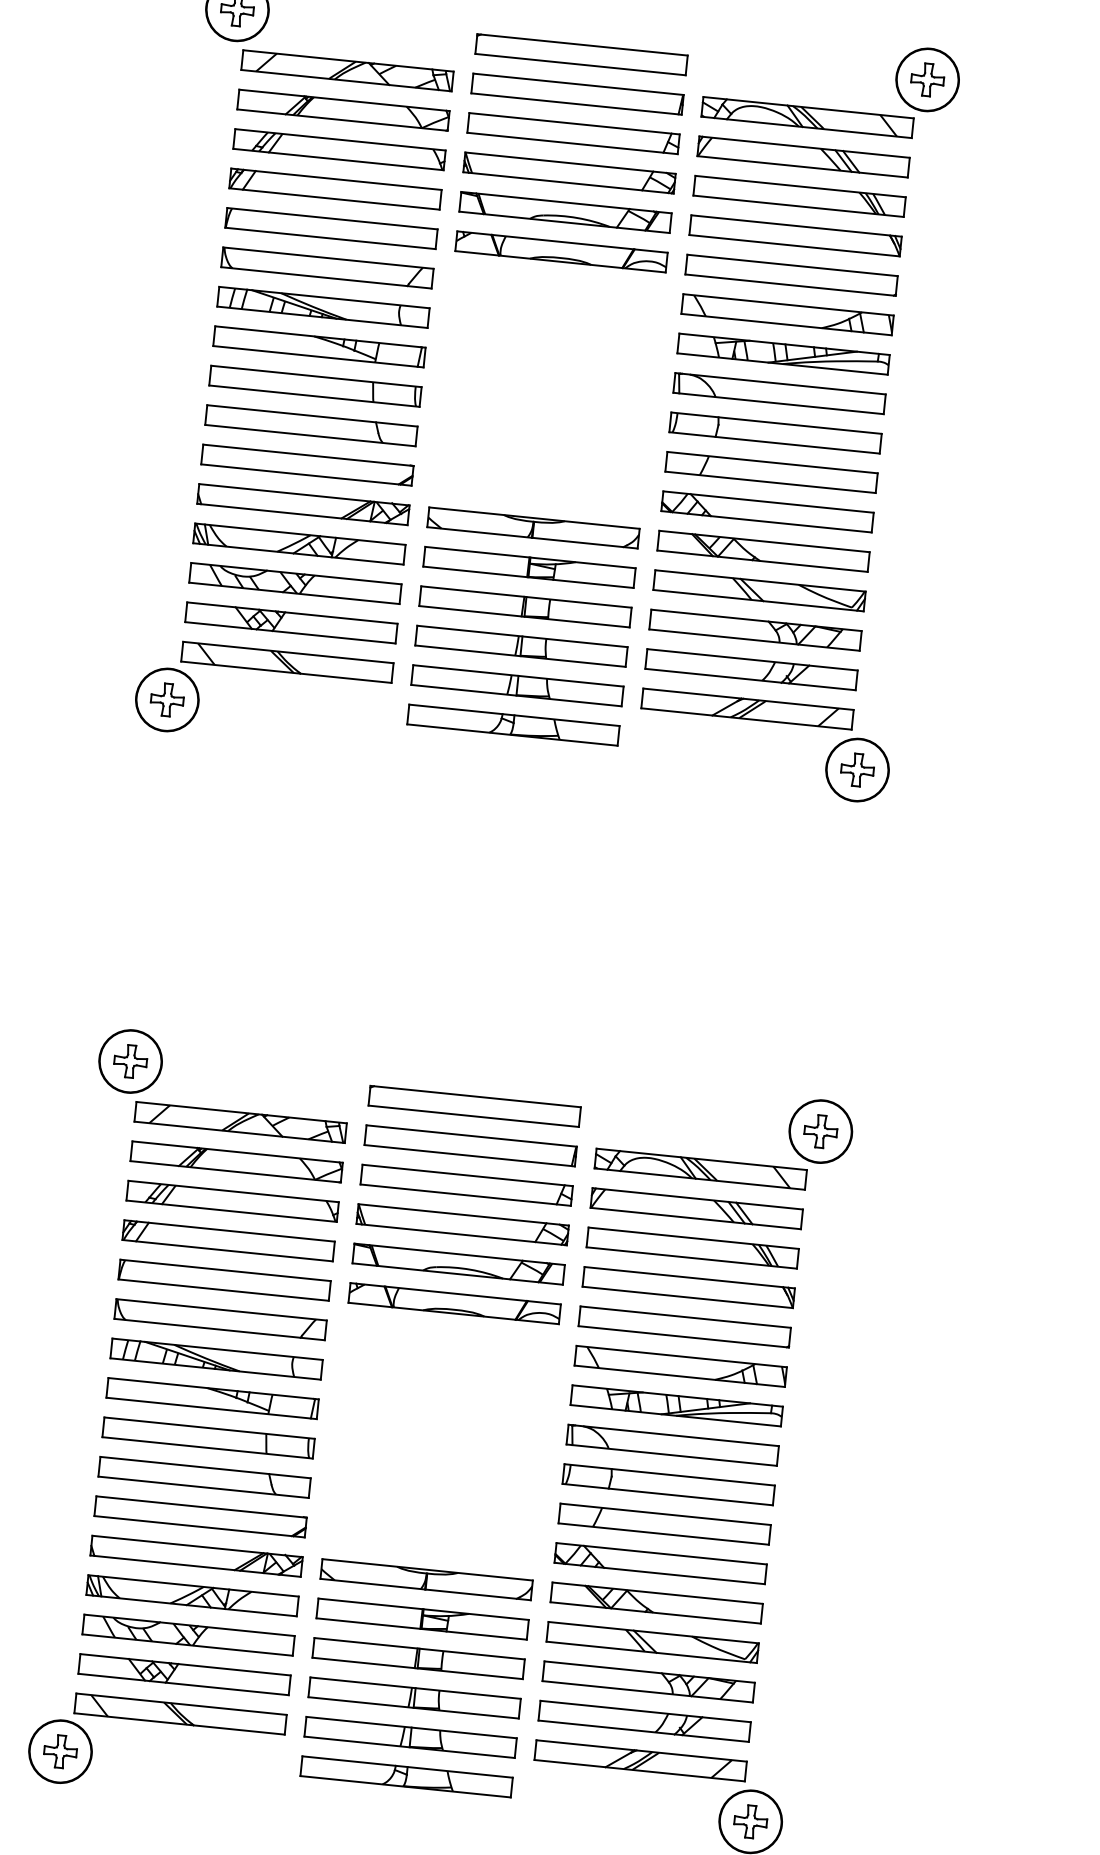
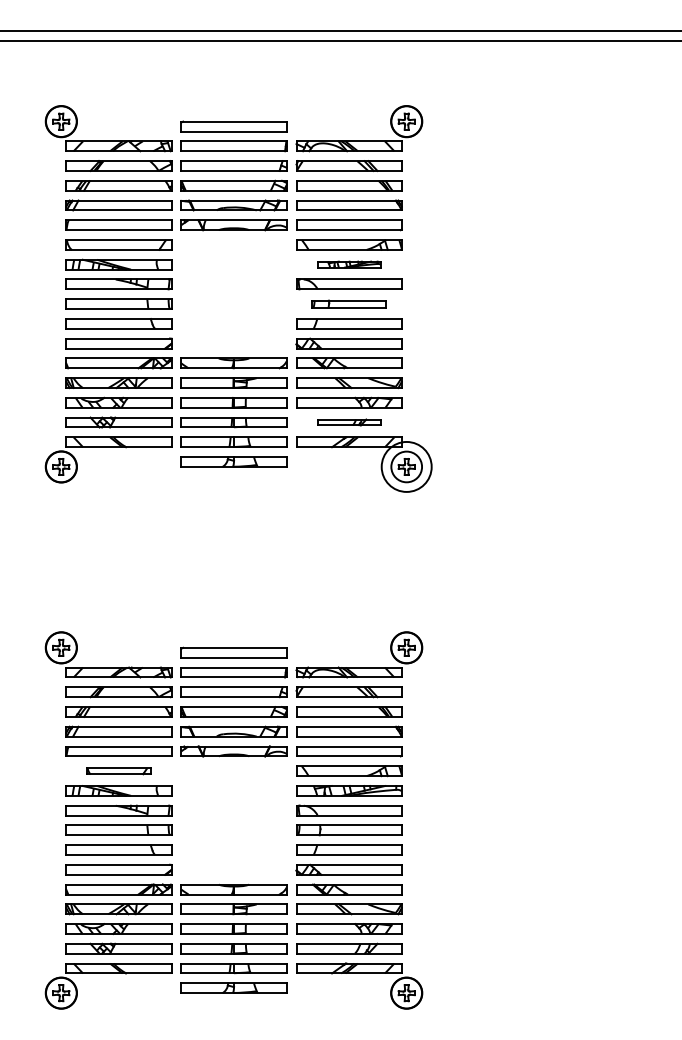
part: (784, 353) -> (349, 264), size x0.6
part: (776, 431) -> (349, 303), size x0.7
part: (752, 669) -> (349, 422), size x0.6
circle: (857, 769) -> (406, 466), size x1.6
part: (219, 1320) -> (118, 771), size x0.6

